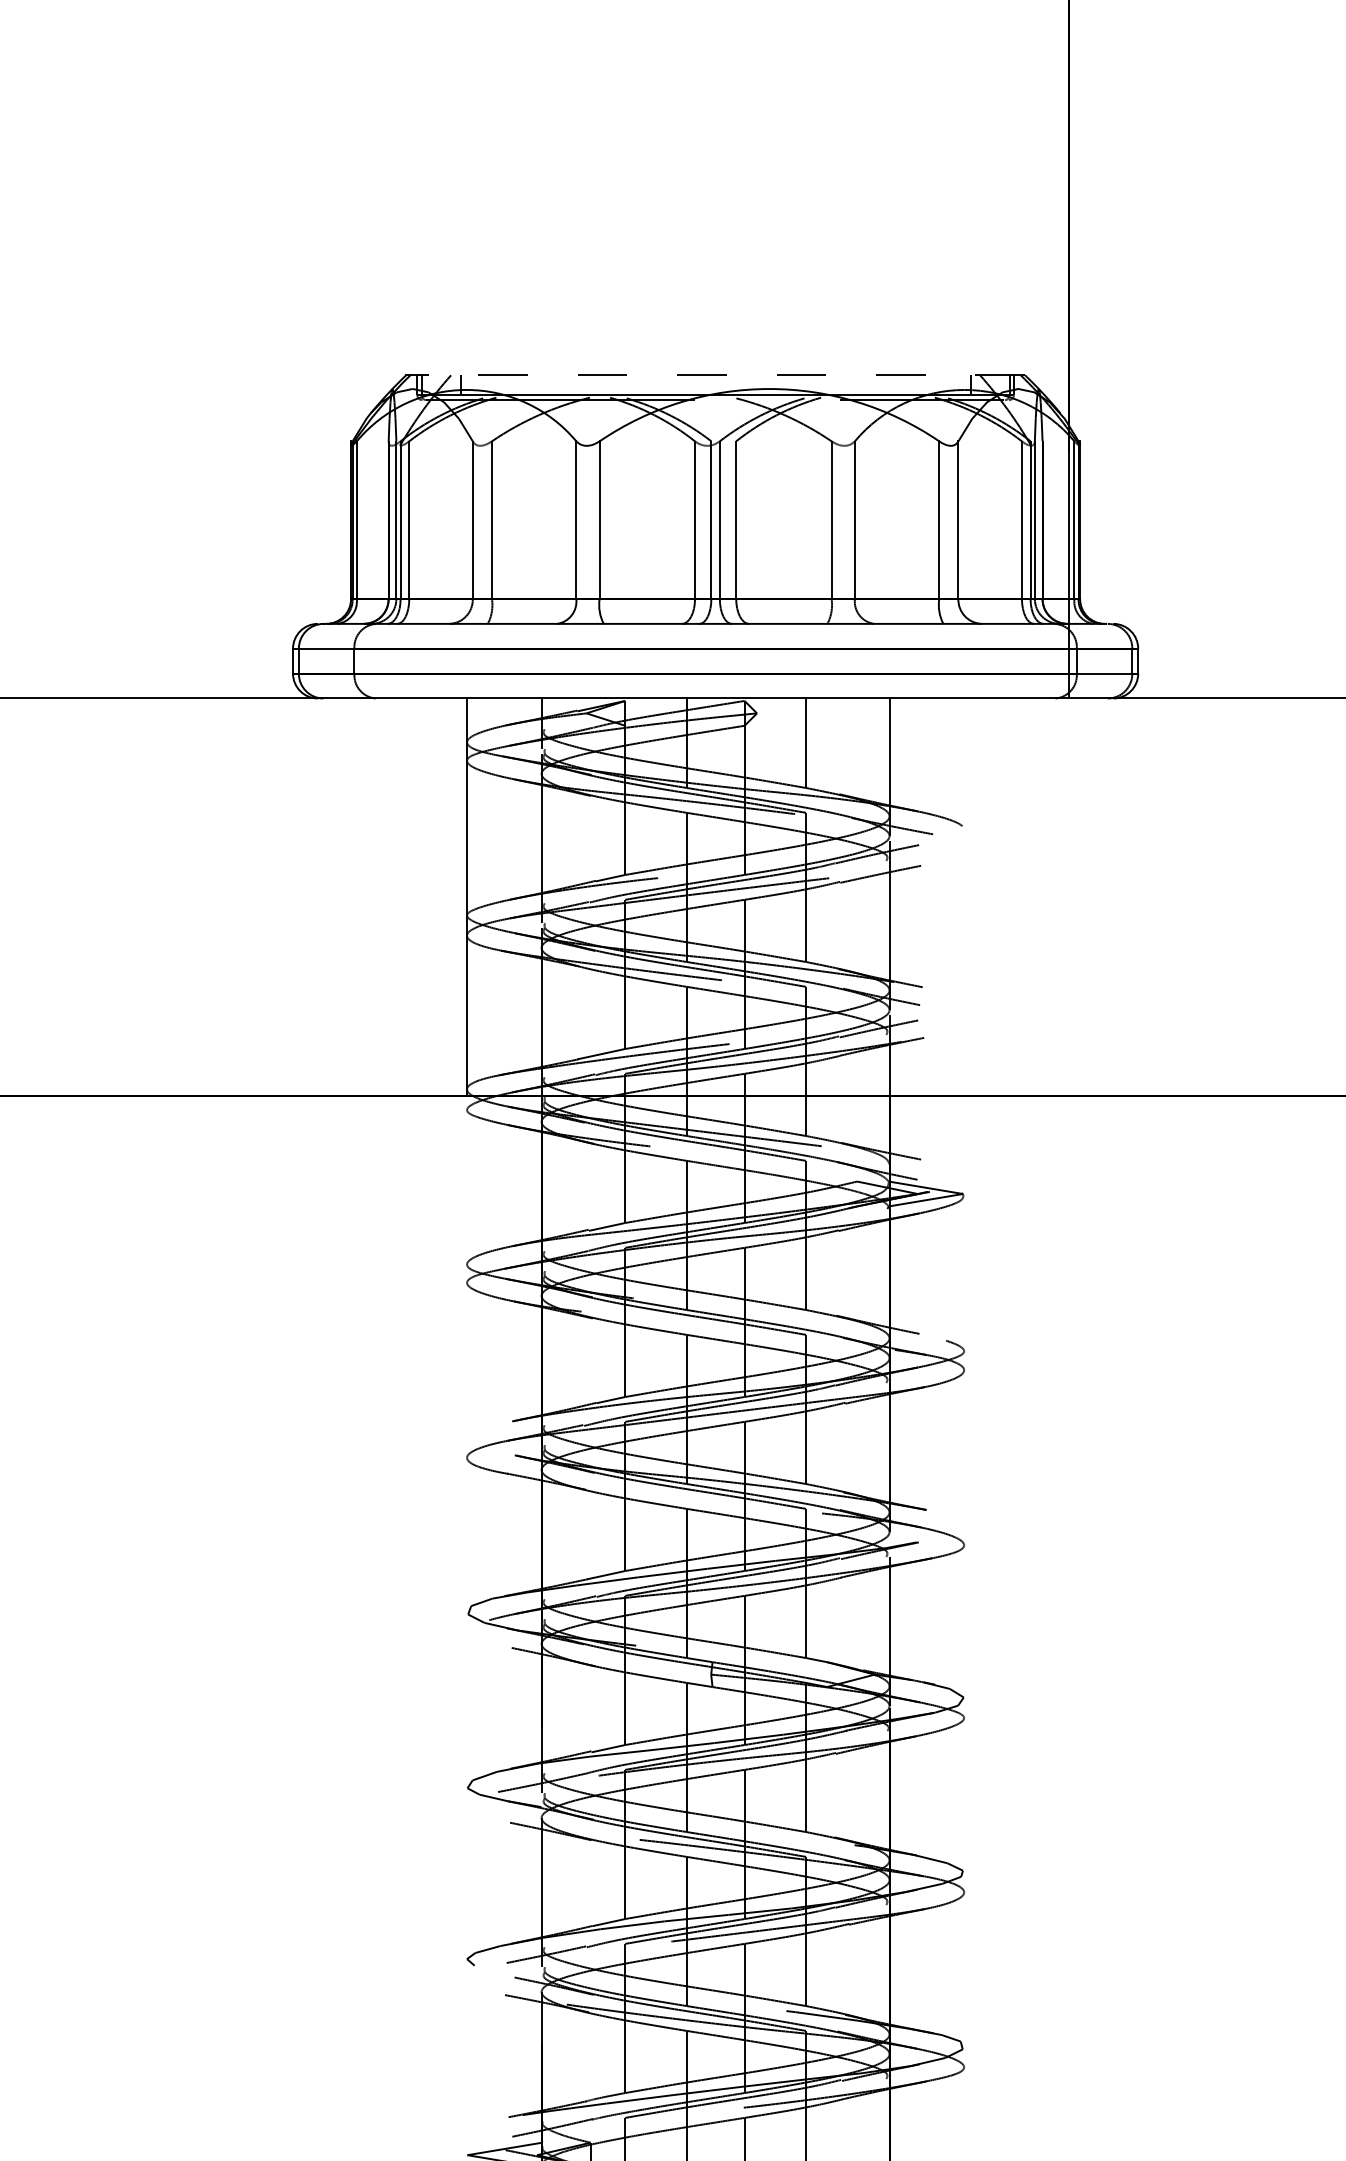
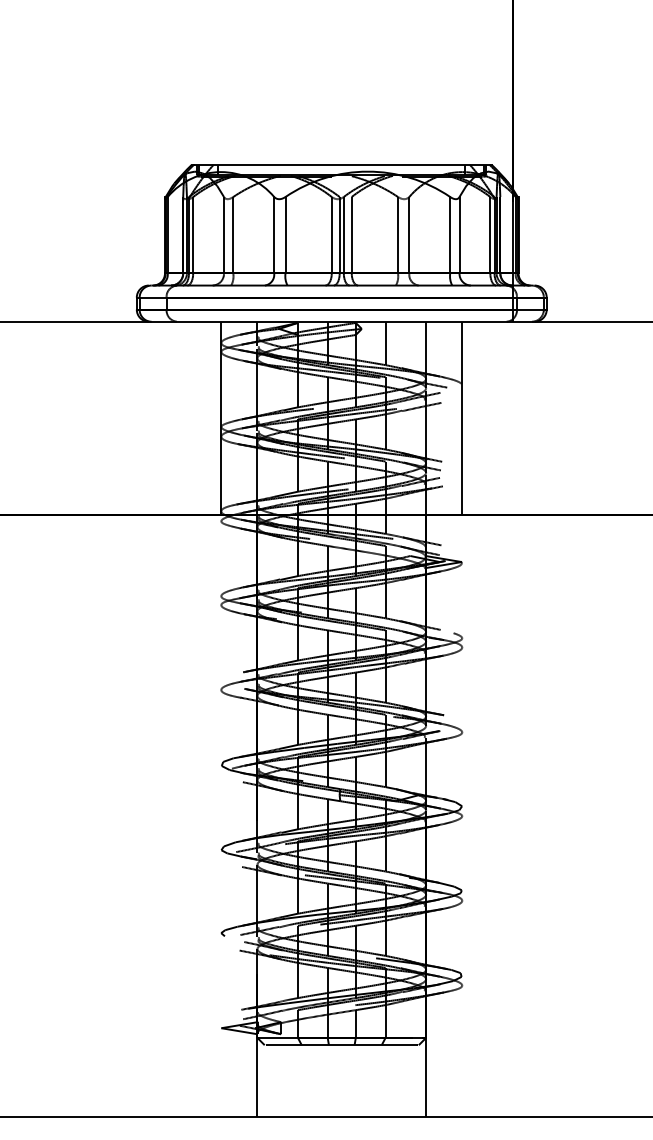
line: (717, 374) -> (342, 164), dashed -> solid
line: (964, 895) -> (462, 417), added

